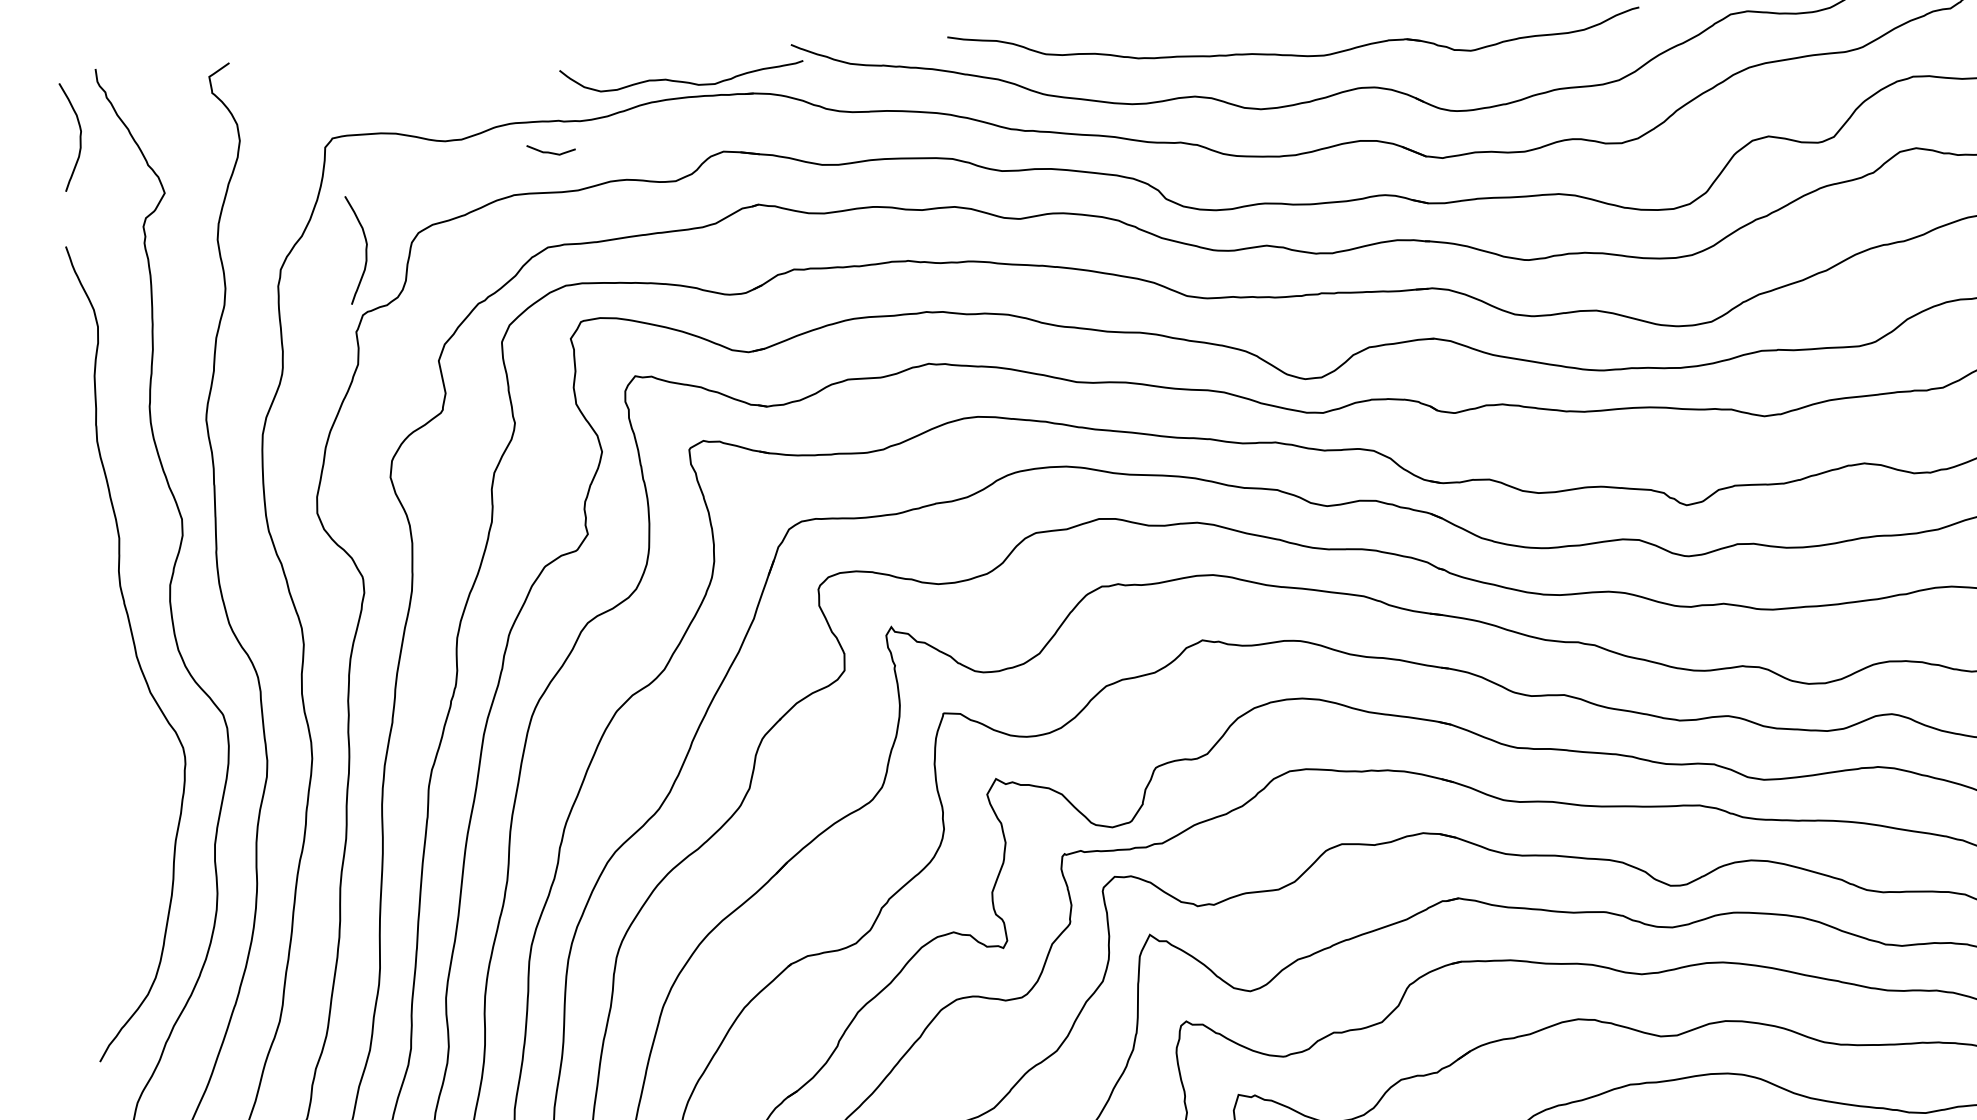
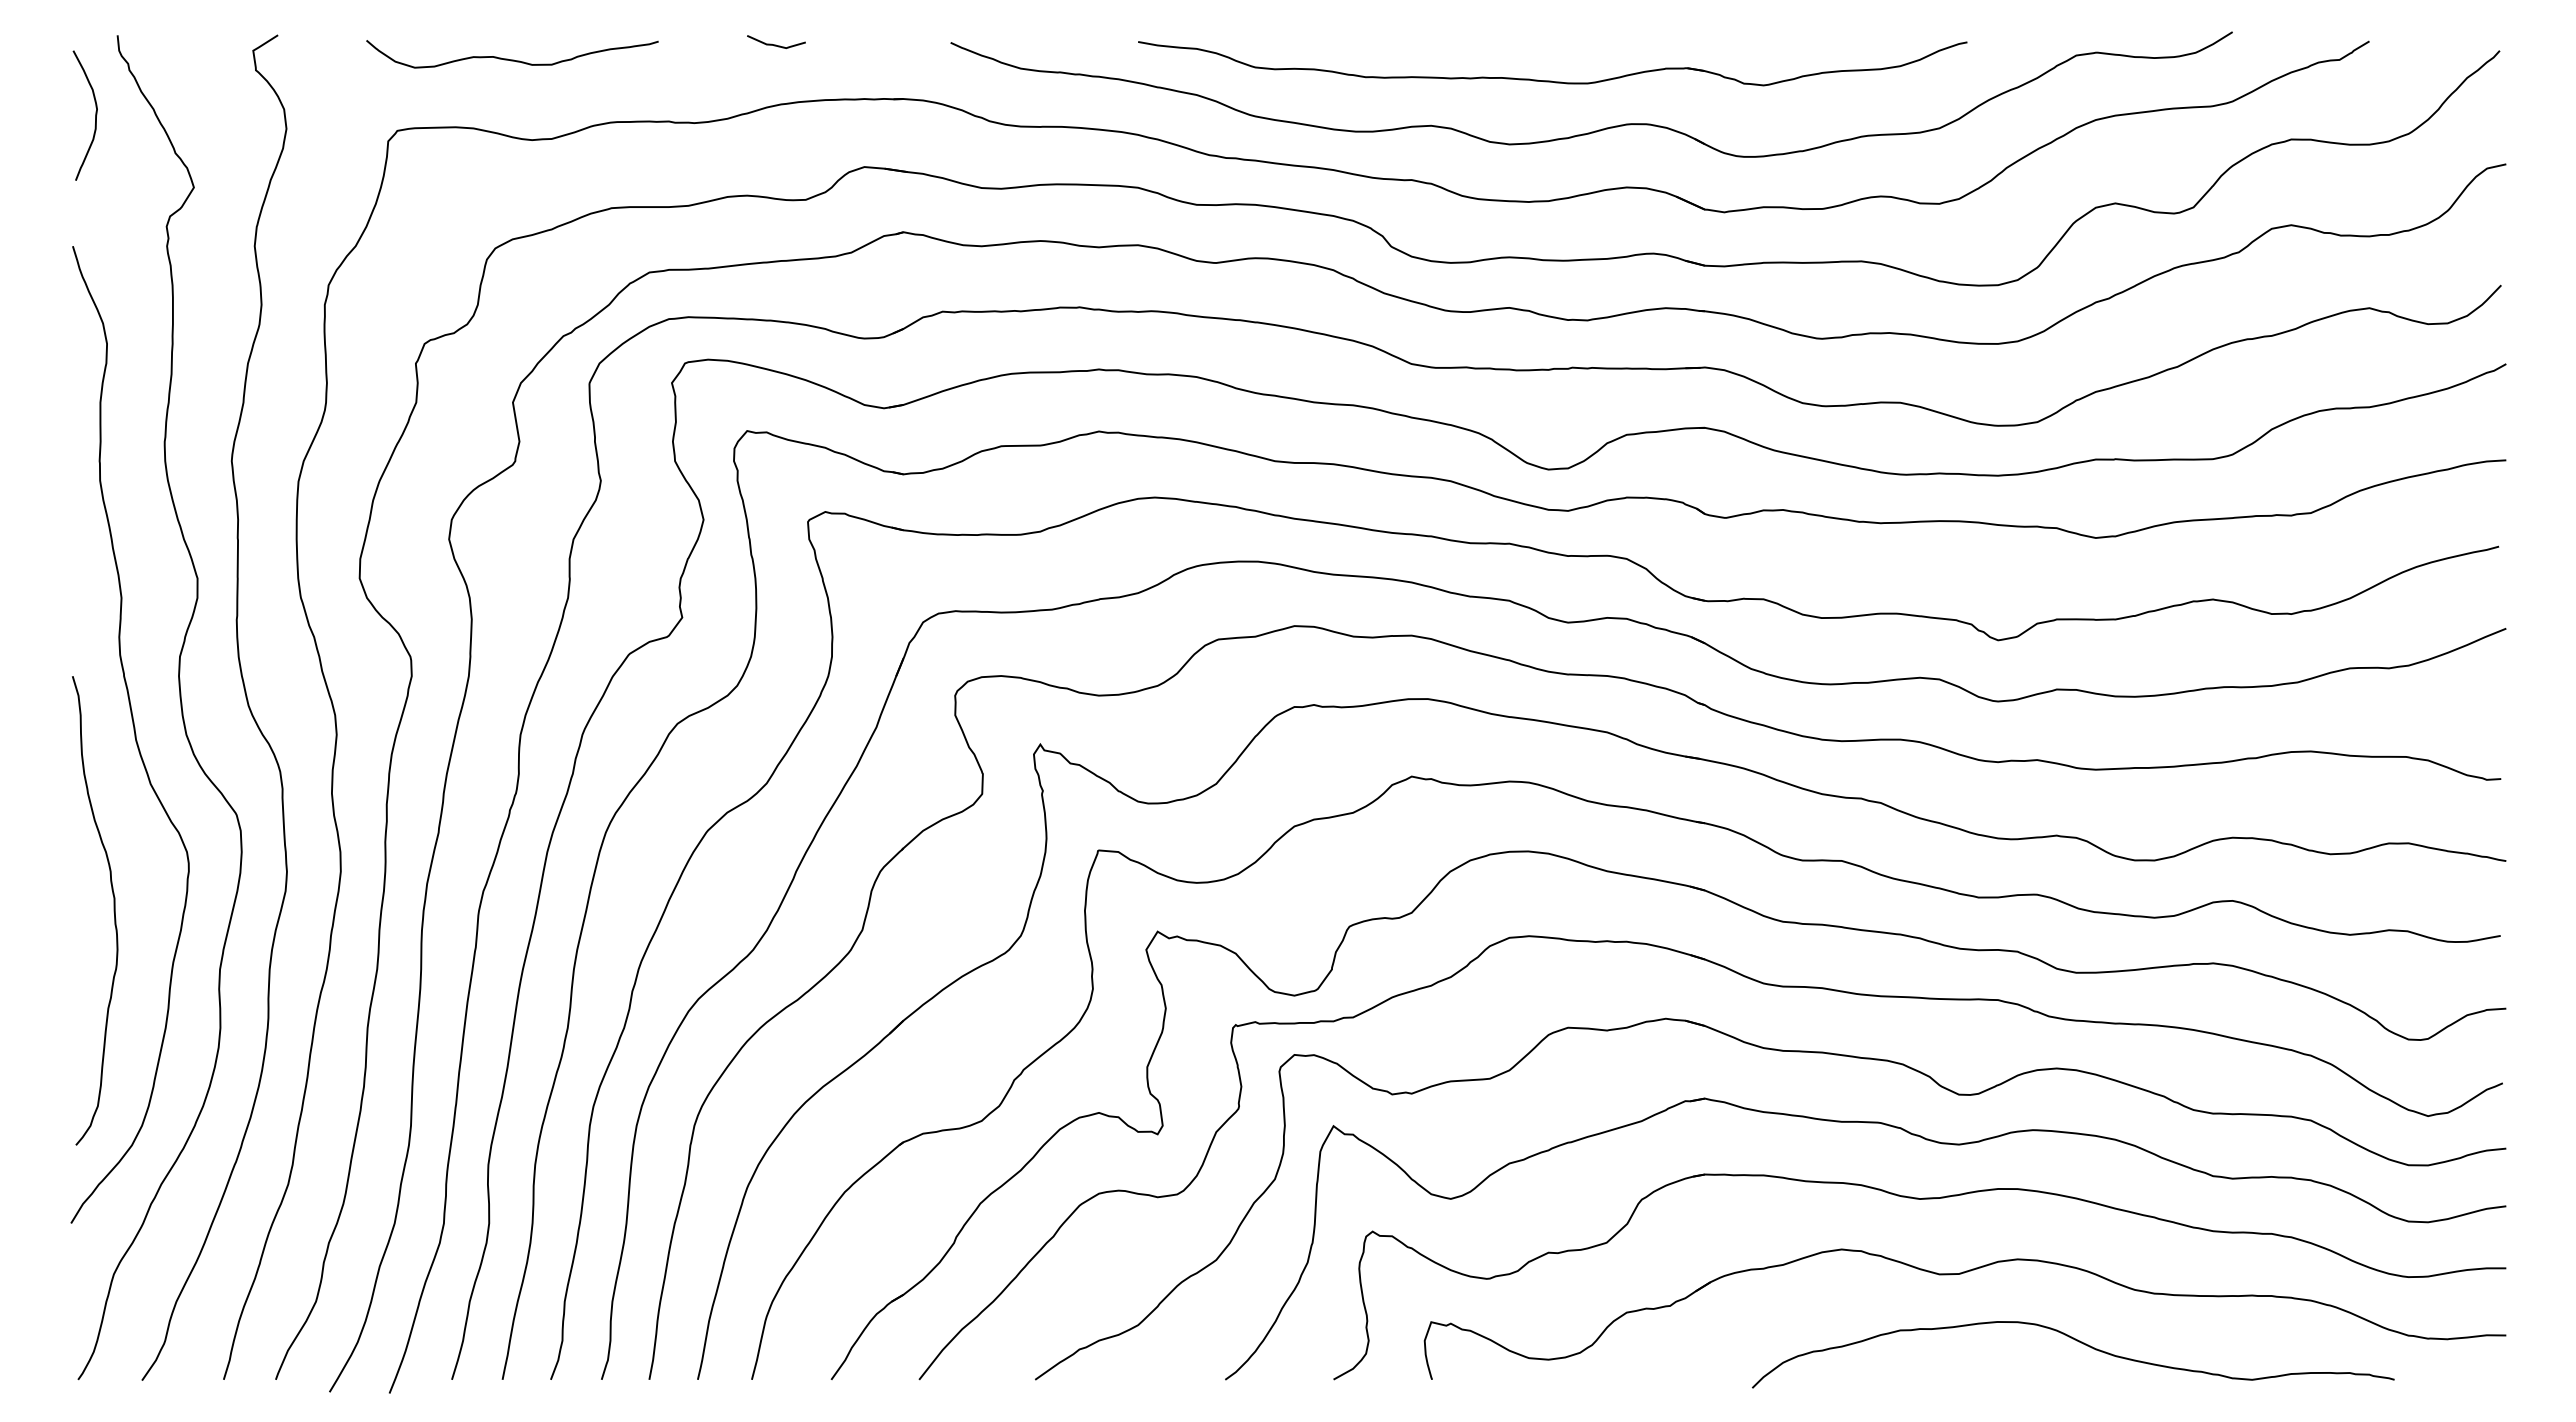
curve: (682, 81) -> (512, 59), moved
curve: (551, 152) -> (776, 44), moved
curve: (365, 249) -> (431, 265), removed
curve: (123, 799) -> (113, 910), added

